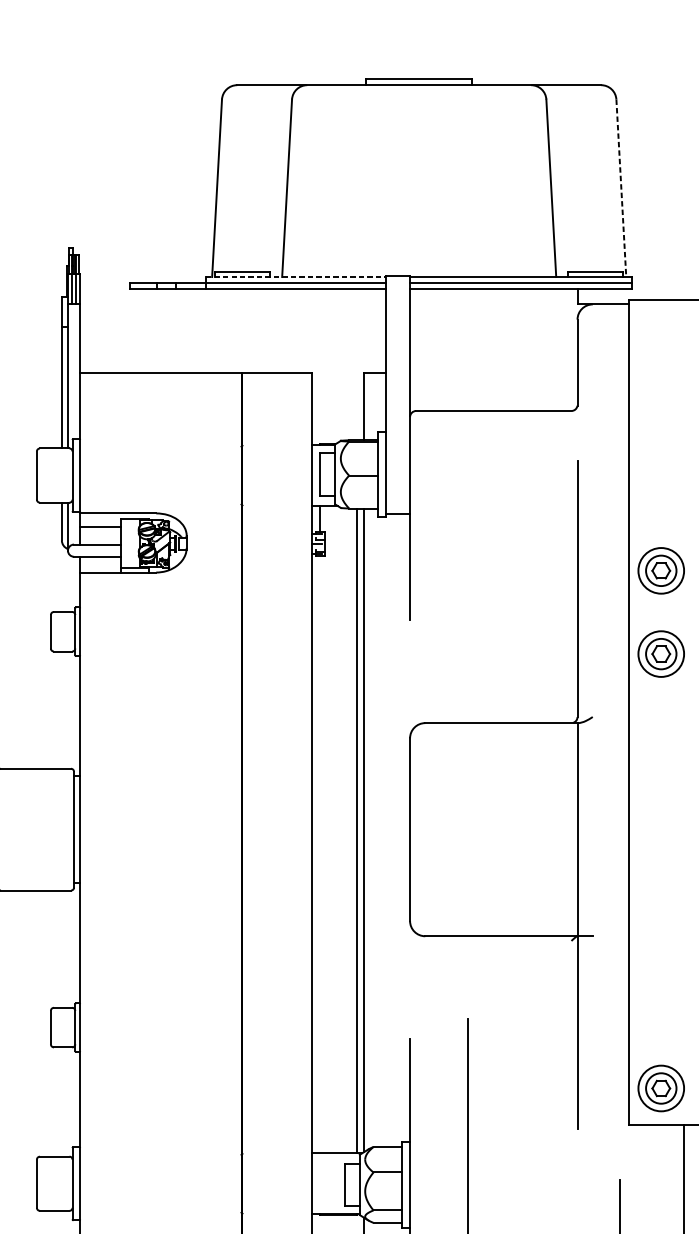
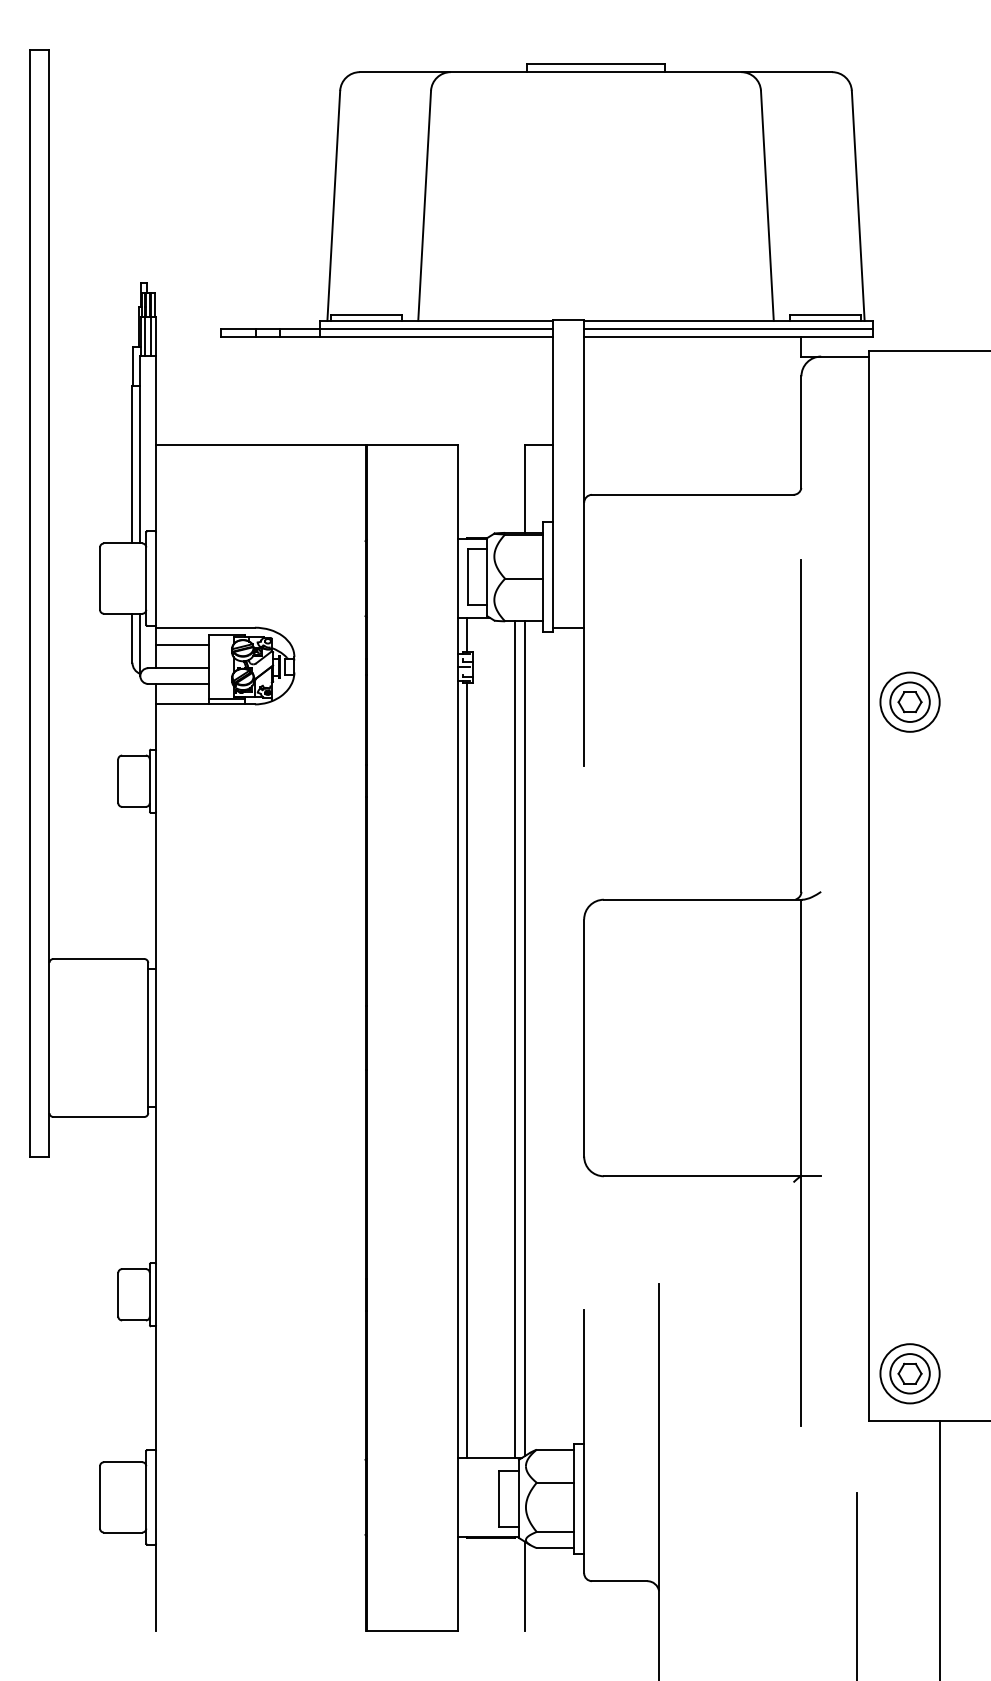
line: (621, 188) -> (858, 206), dashed -> solid
line: (296, 277) -> (436, 321), dashed -> solid
part: (660, 653) -> (909, 809), removed
line: (320, 853) -> (467, 1069), added

